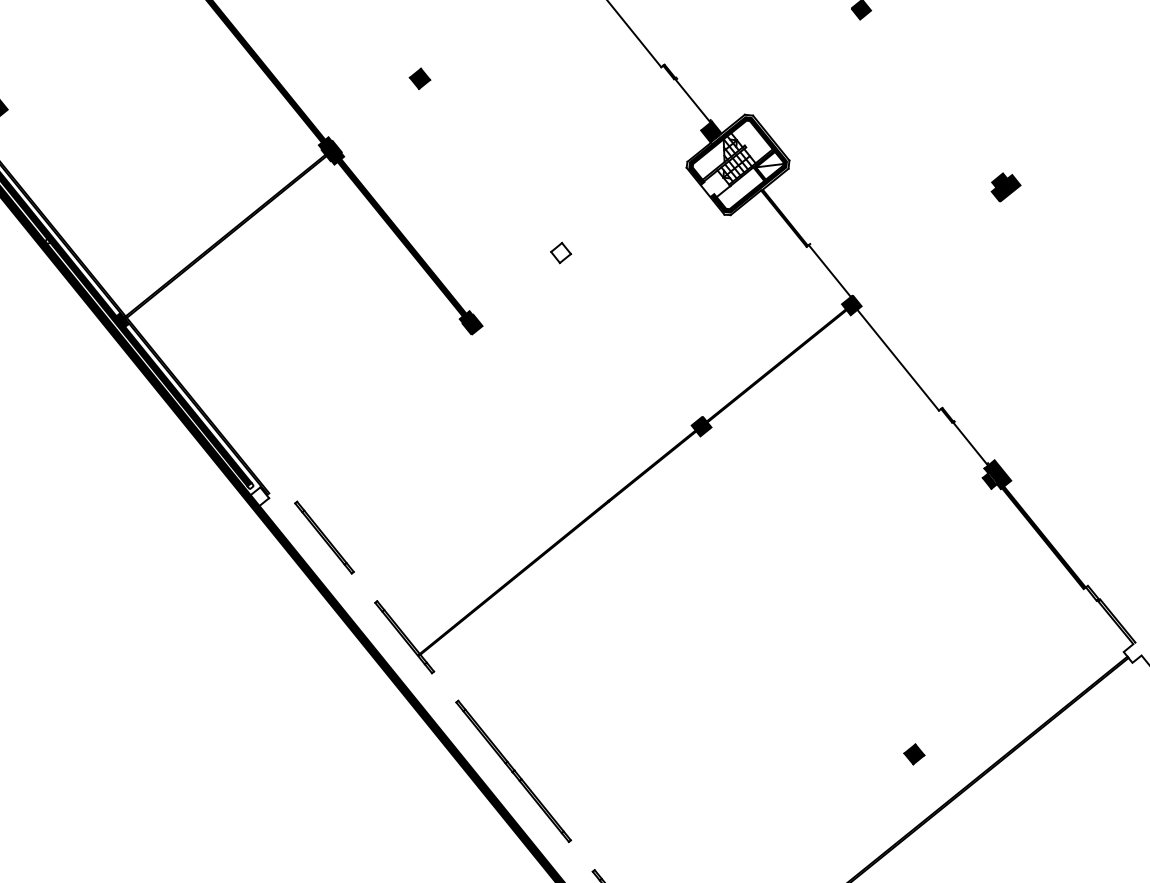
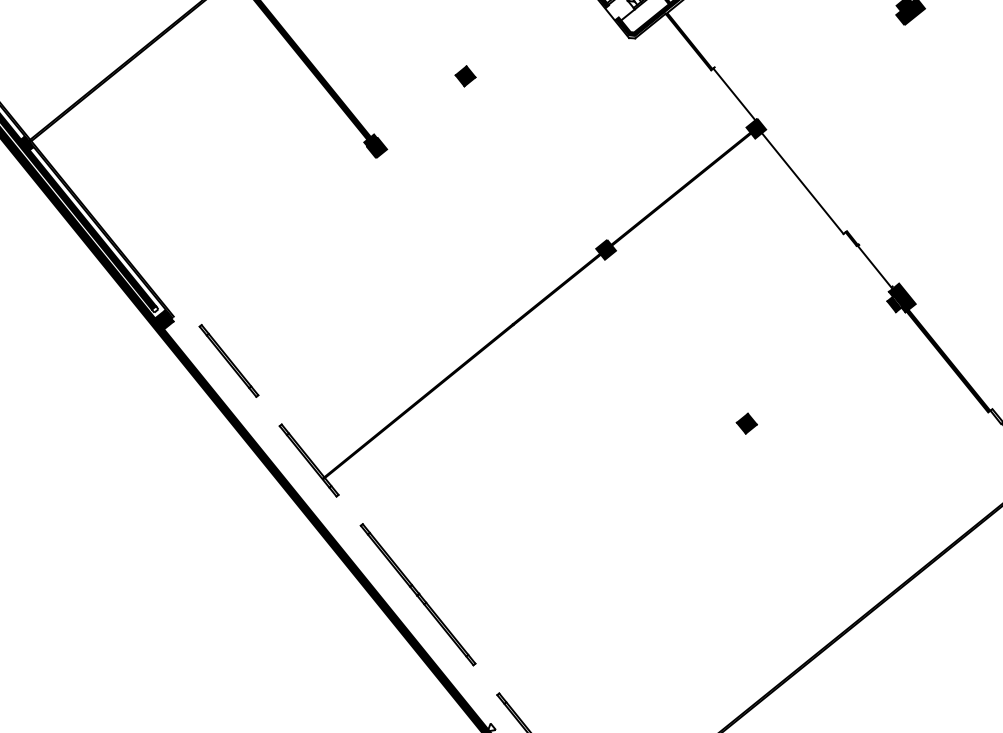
fill: (560, 252) -> (465, 75), added
fill: (259, 496) -> (164, 319), added
part: (914, 754) -> (747, 423), moved

